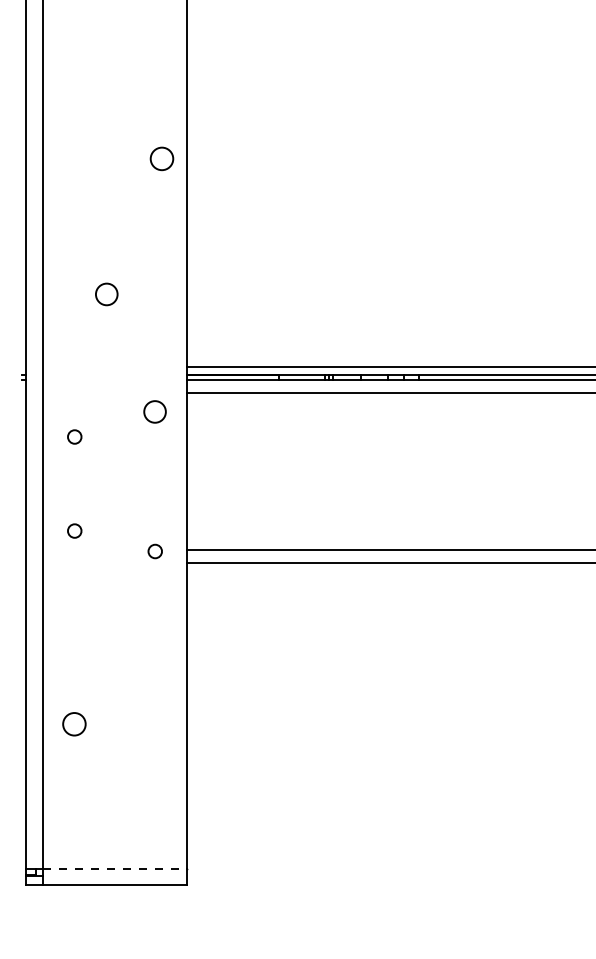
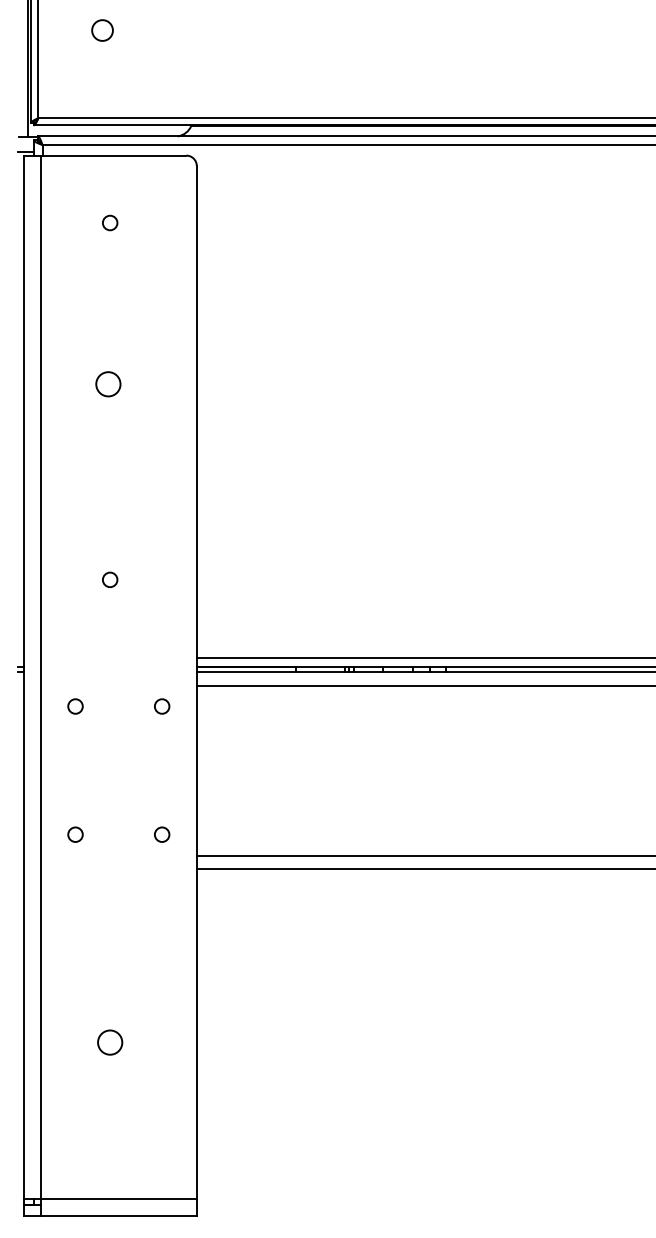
circle: (162, 159) -> (108, 384), moved
circle: (107, 293) -> (110, 579), size x0.62
circle: (155, 411) -> (162, 706), size x0.62
circle: (74, 436) -> (75, 706), moved
circle: (155, 551) -> (162, 834), moved
circle: (74, 724) -> (110, 1042), moved
line: (114, 869) -> (118, 1198), dashed -> solid

